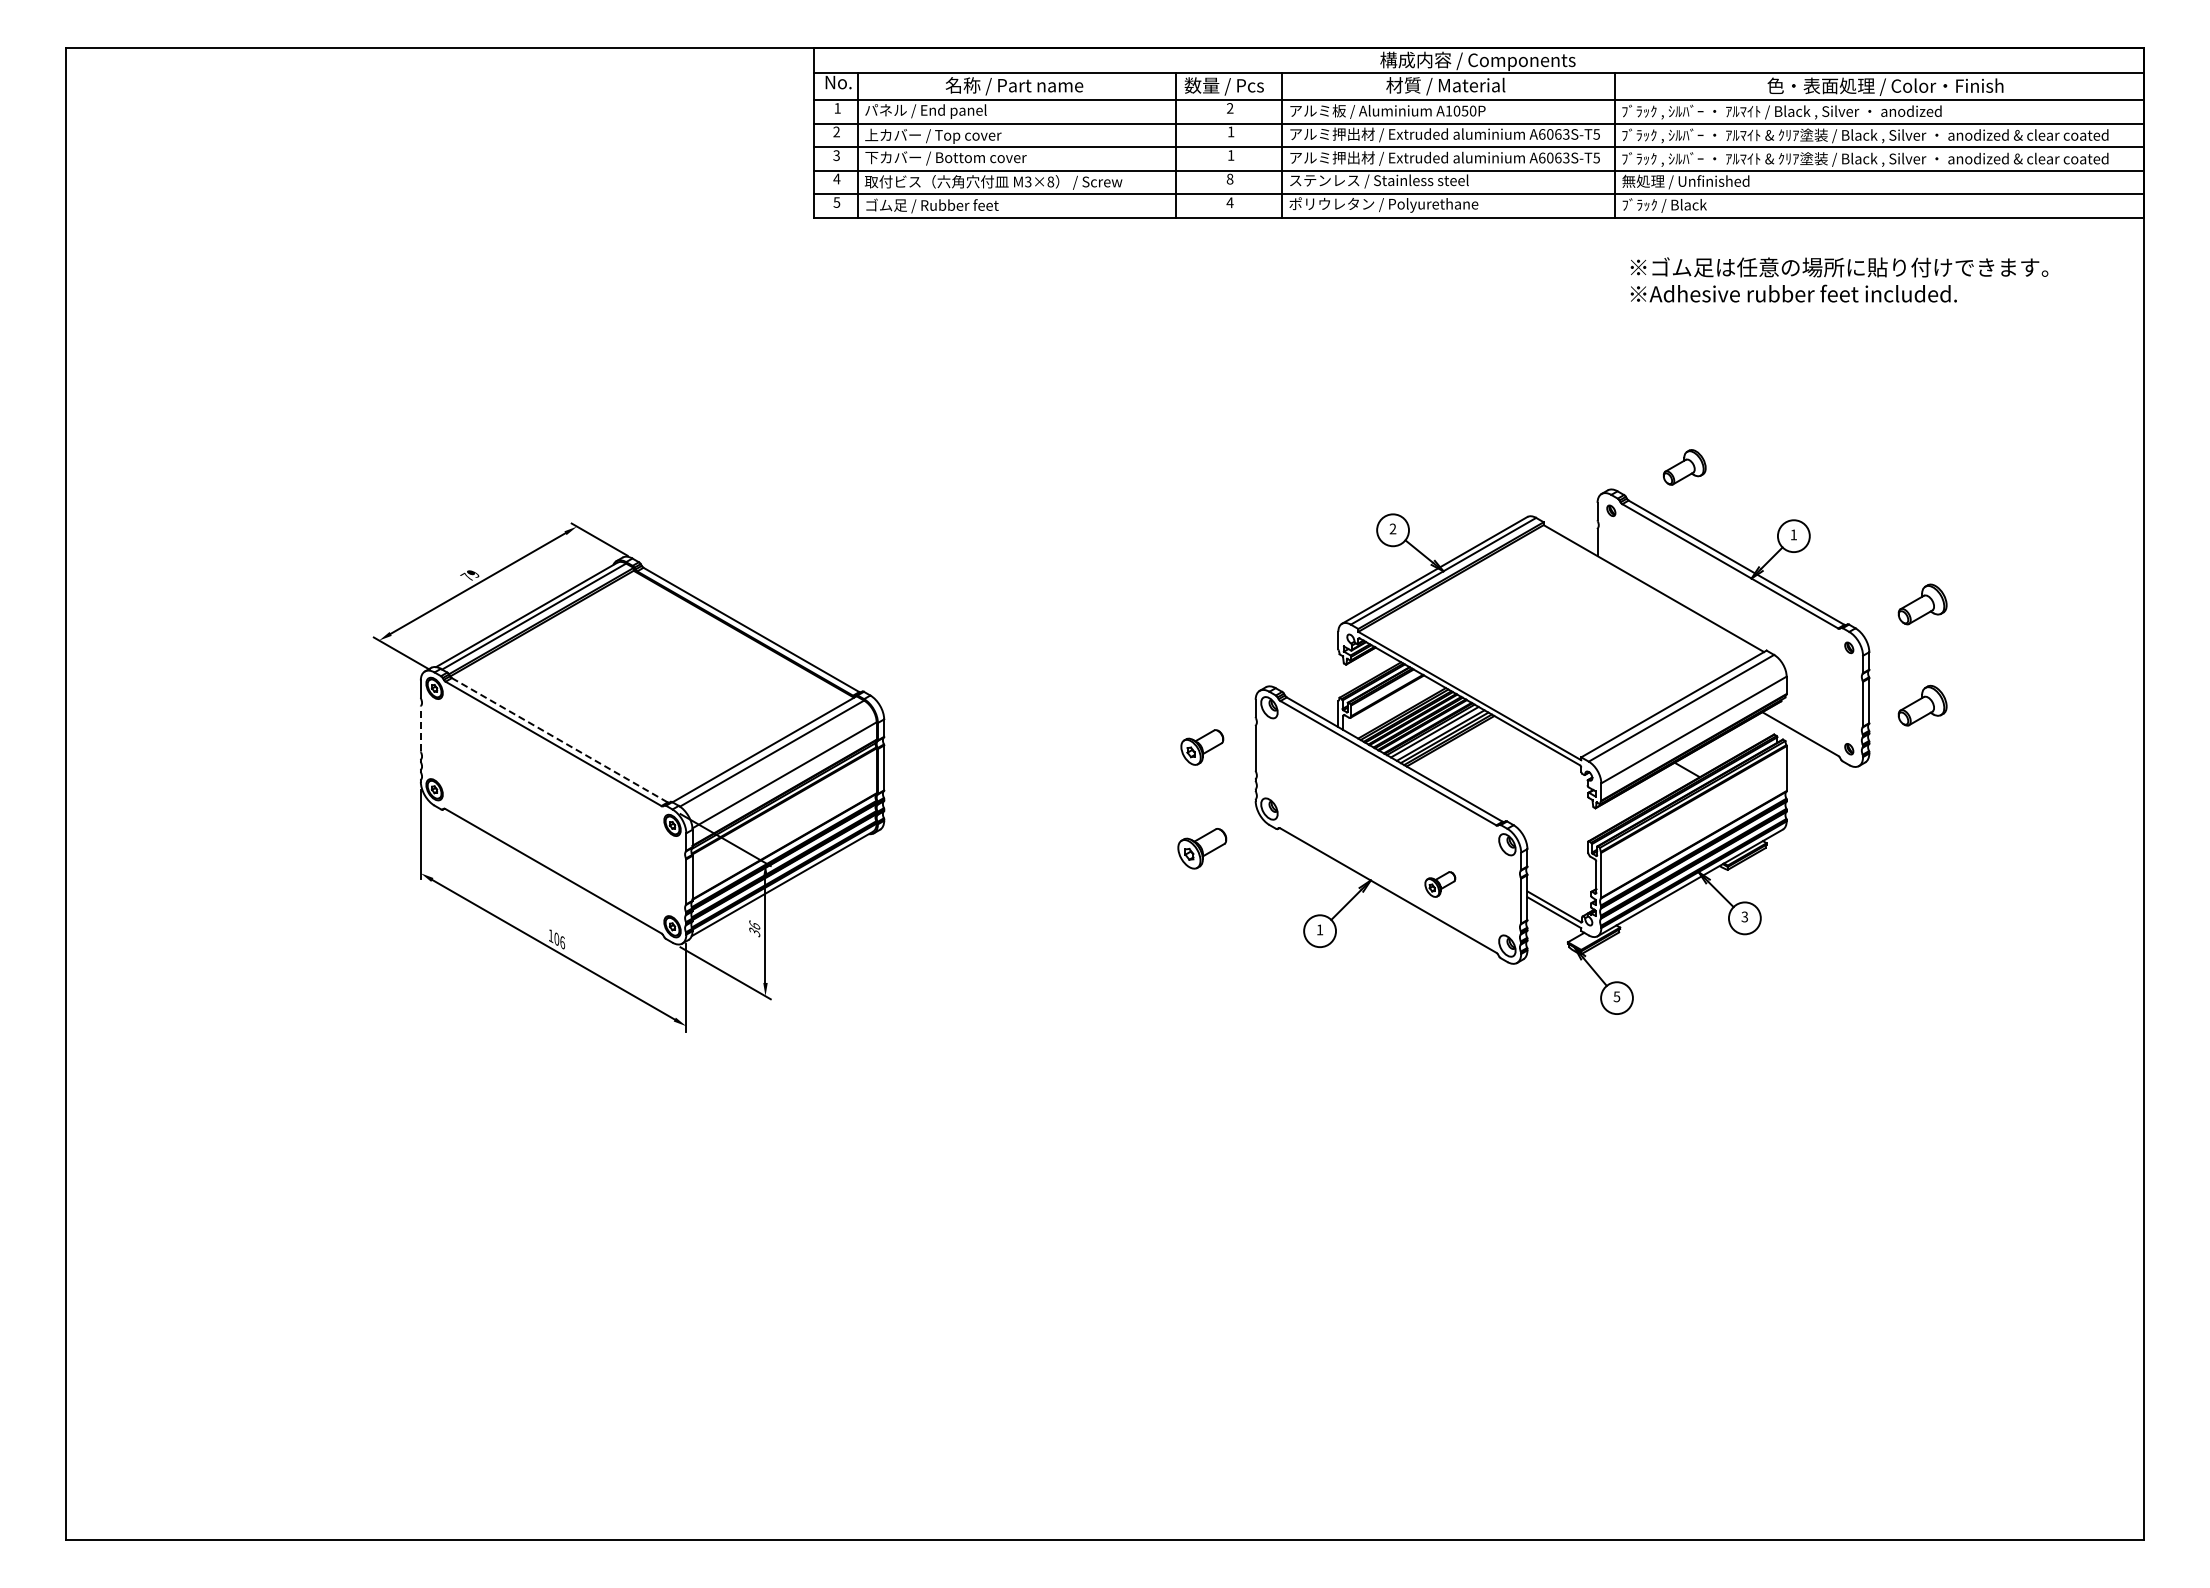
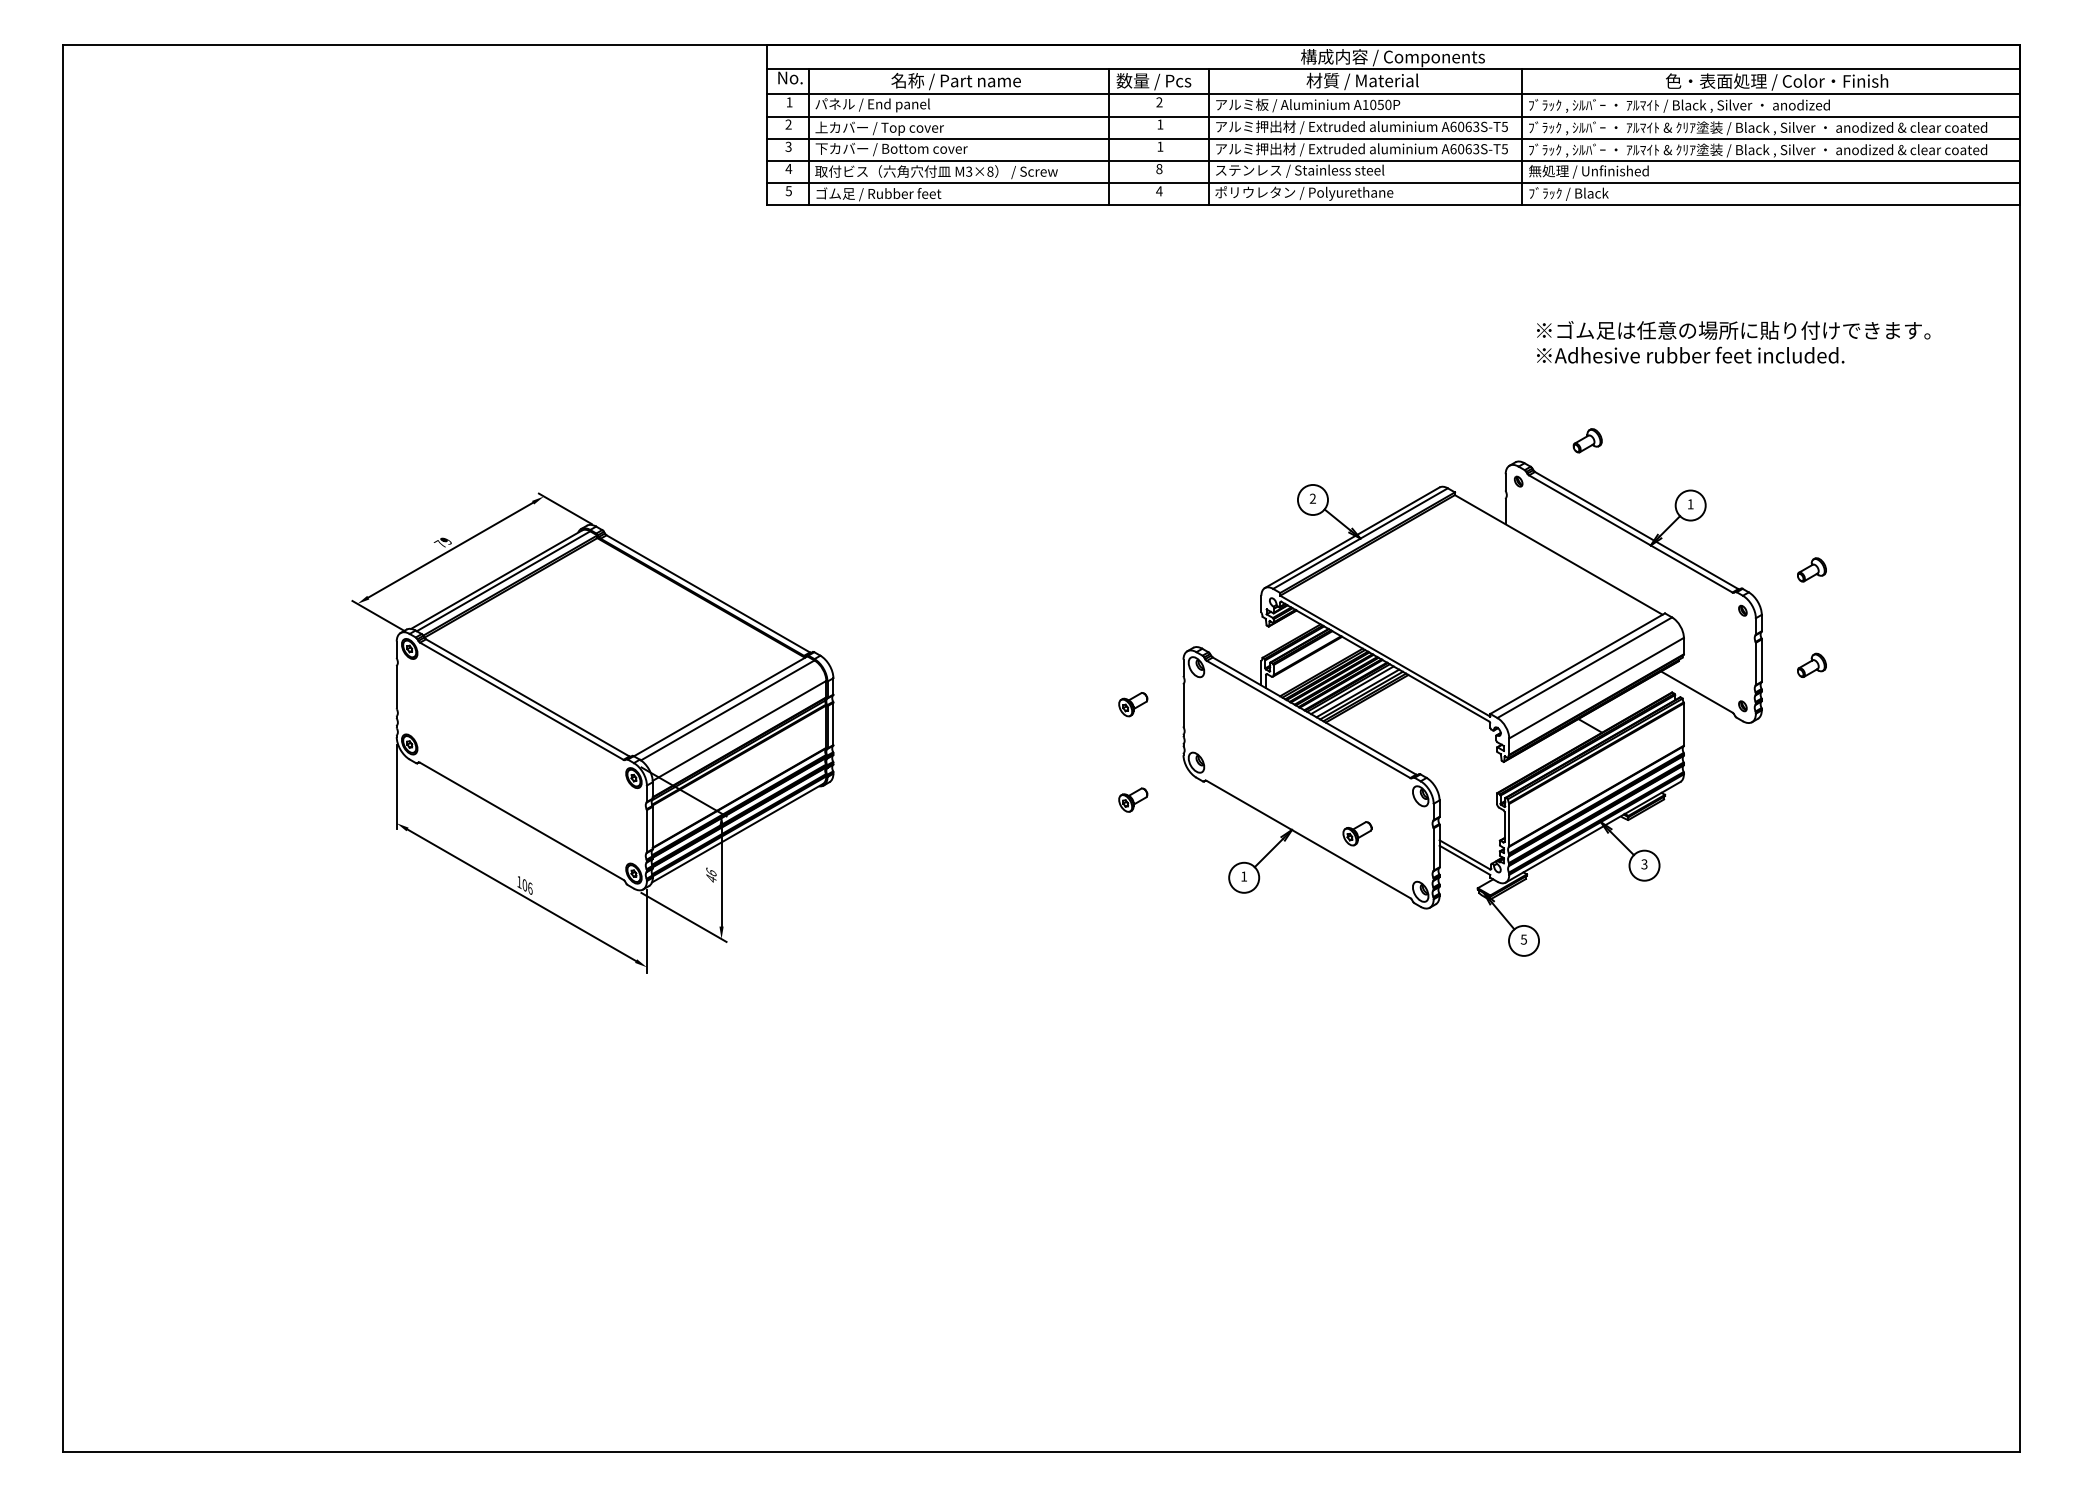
text: (1839, 279) -> (1733, 341), moved
part: (1684, 467) -> (1587, 440), size x0.71
part: (1922, 604) -> (1811, 569), size x0.62
part: (1922, 705) -> (1811, 665), size x0.62
line: (420, 728) -> (396, 686), dashed -> solid
line: (559, 740) -> (527, 698), dashed -> solid
part: (1202, 747) -> (1133, 704), size x0.71
part: (1202, 848) -> (1133, 799), size x0.62
text: (754, 932) -> (711, 879), 36 -> 46

